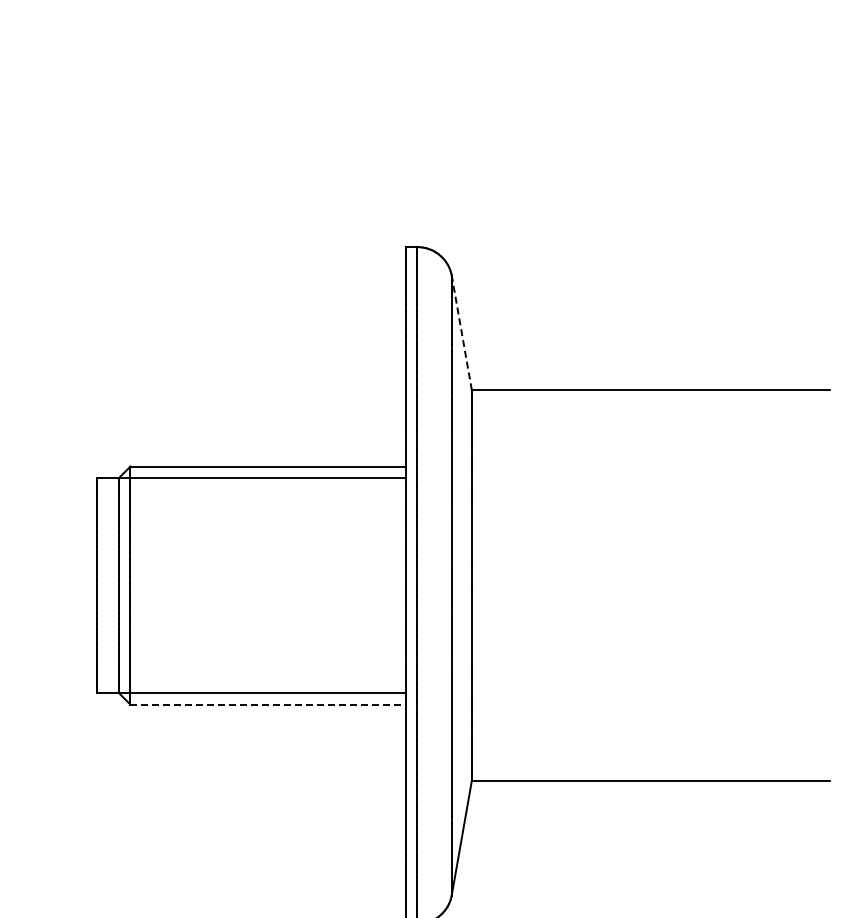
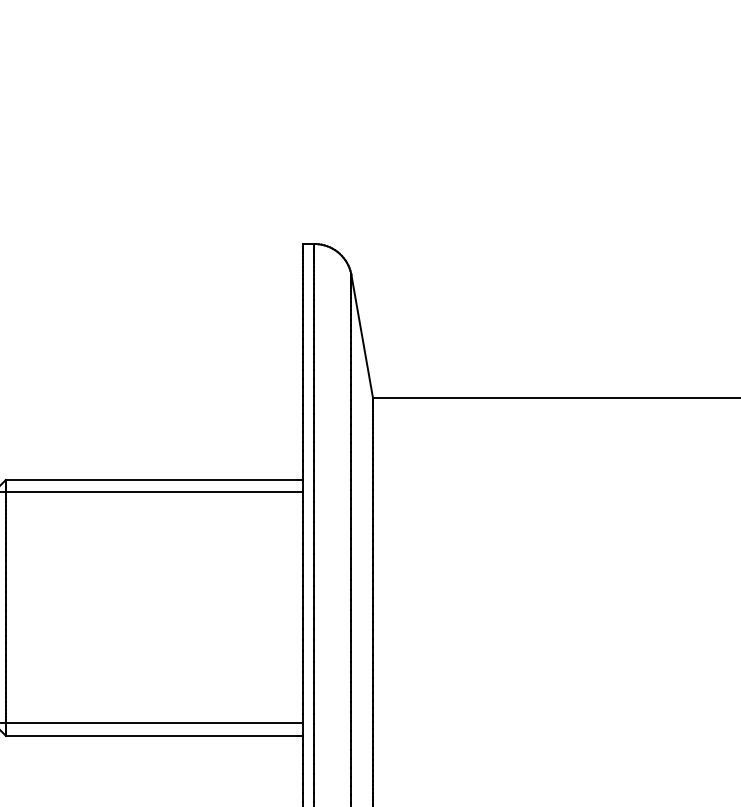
line: (461, 333) -> (361, 336), dashed -> solid
line: (268, 704) -> (154, 735), dashed -> solid

